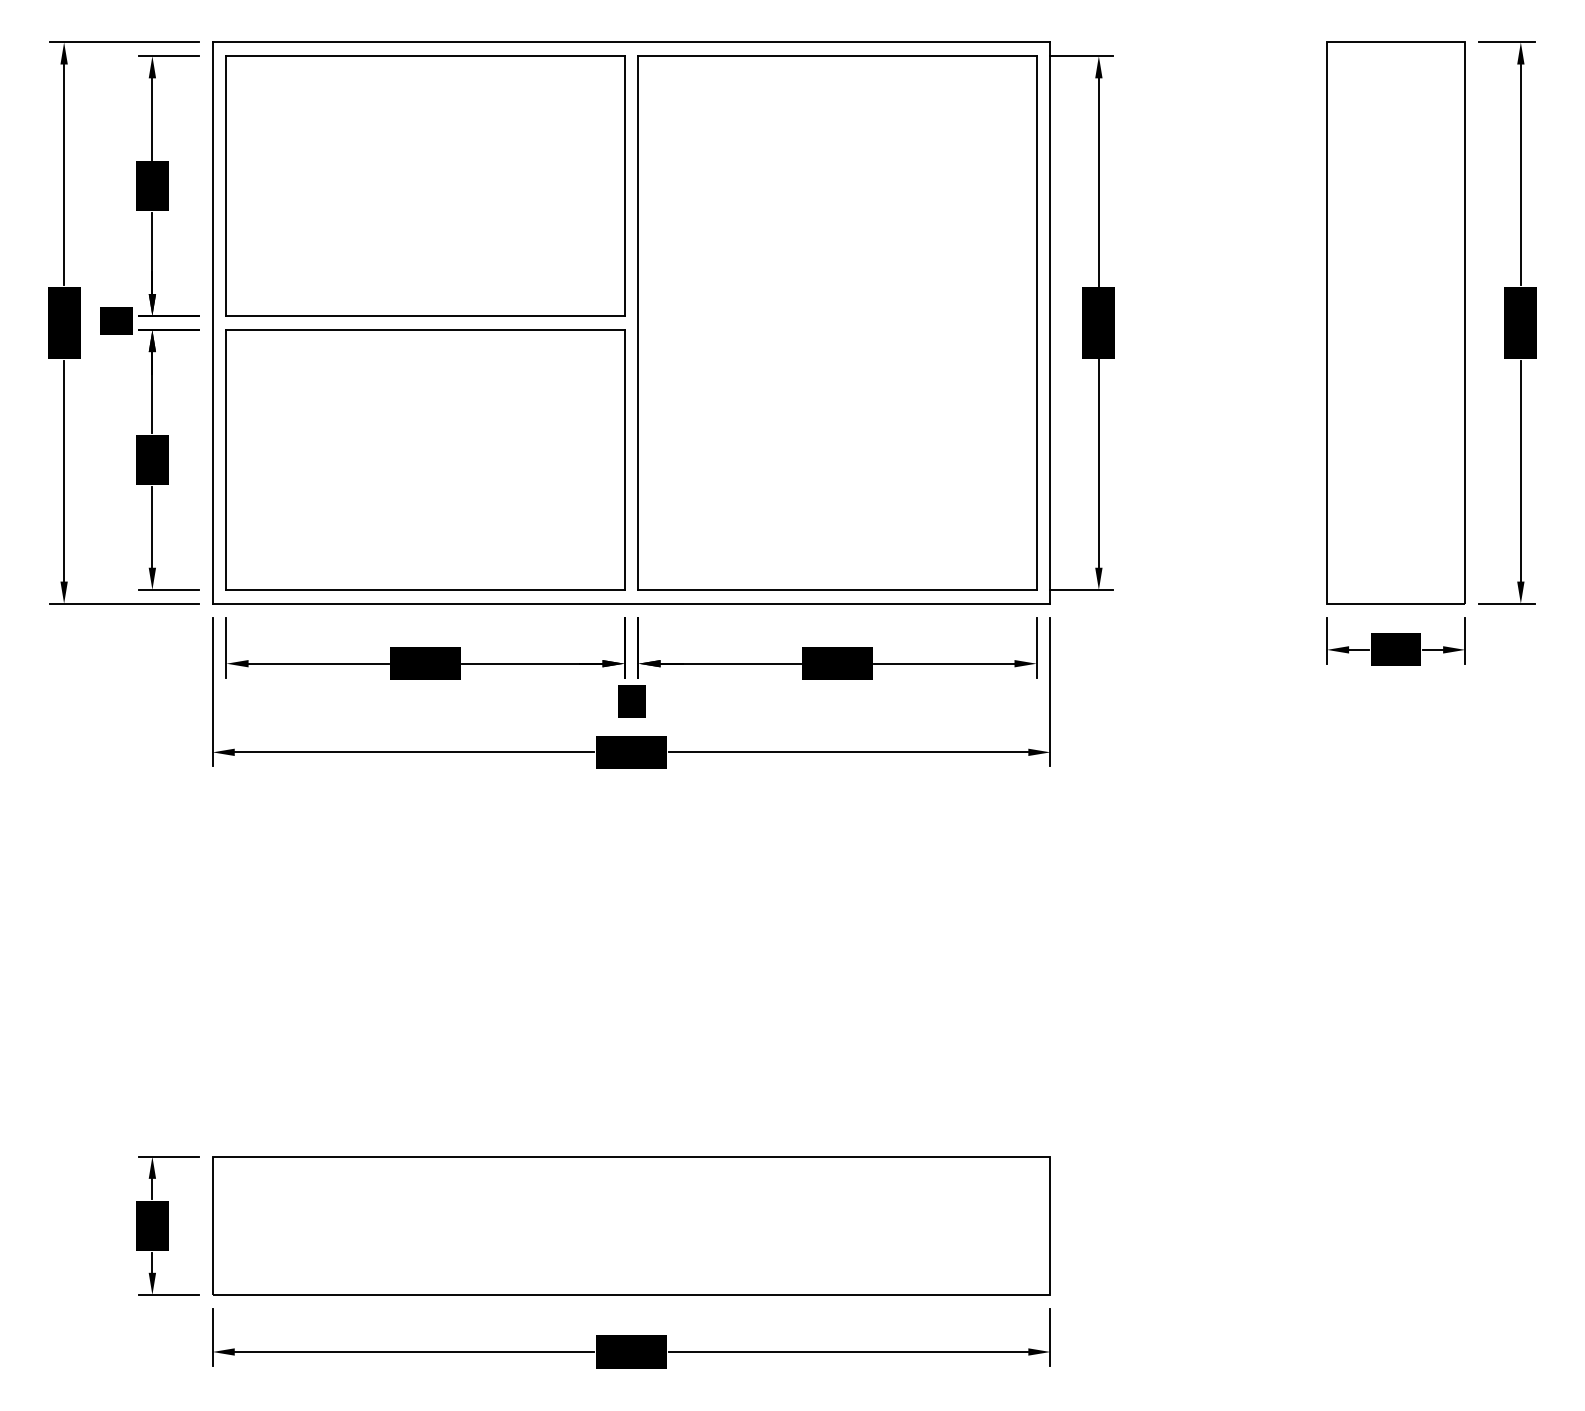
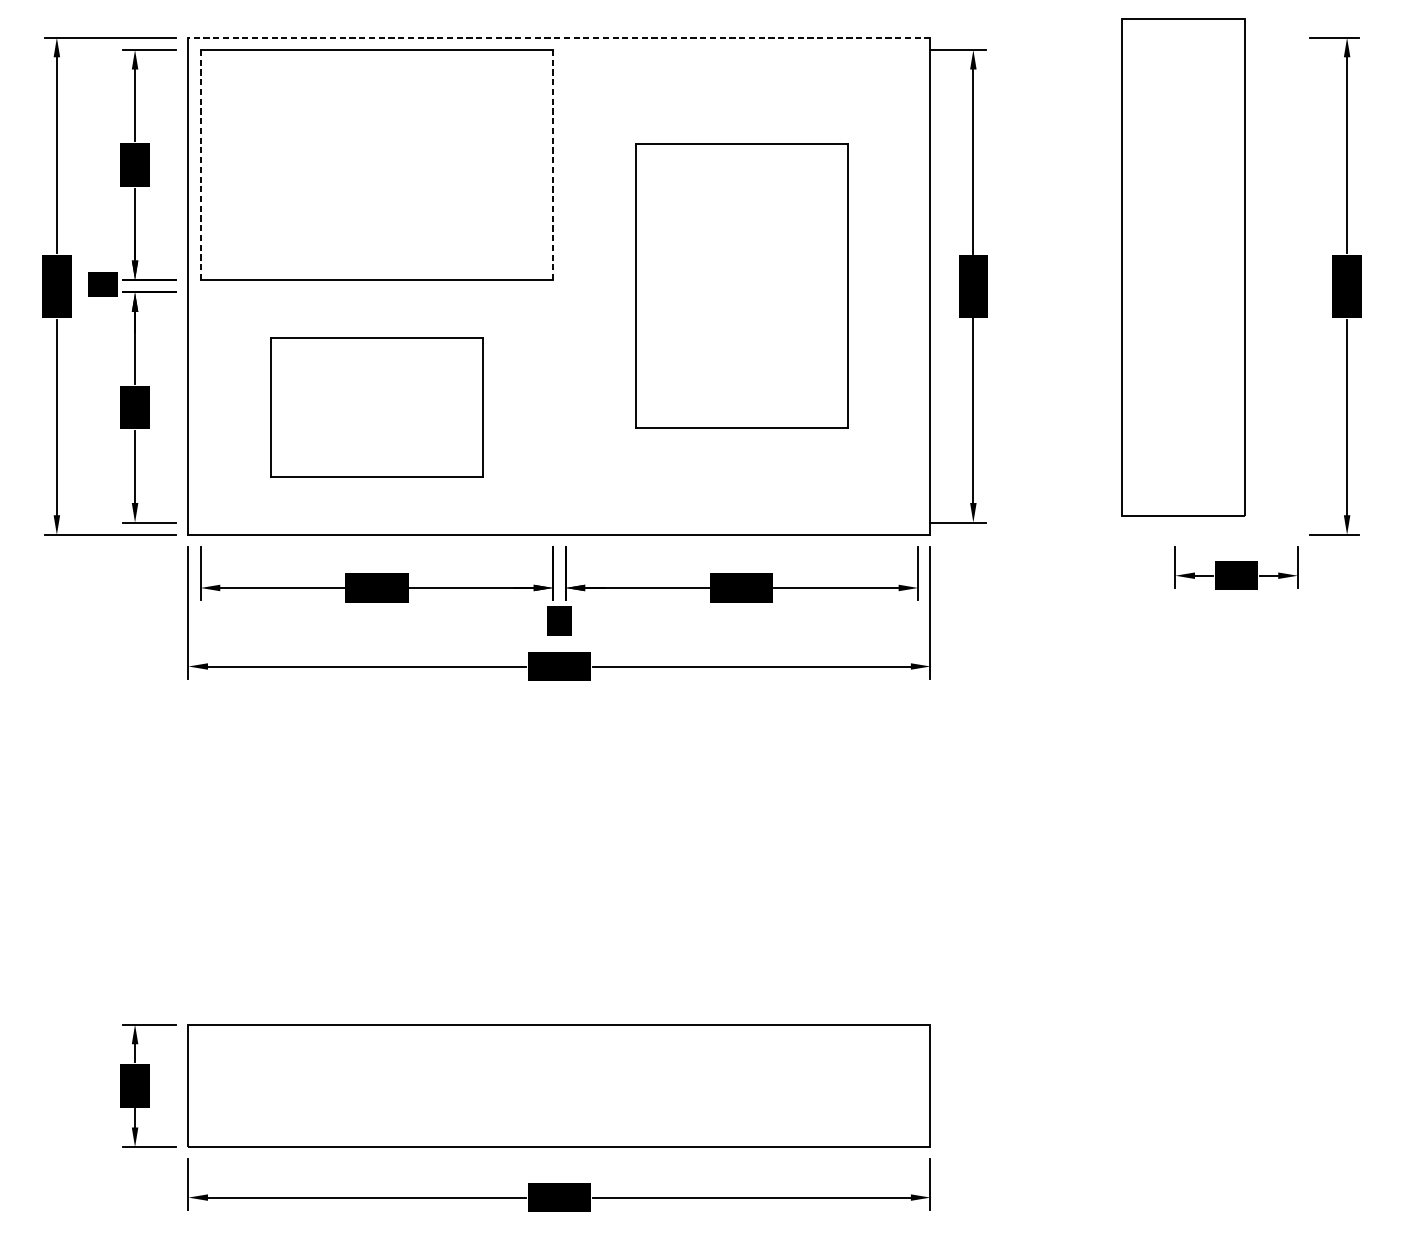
line: (631, 42) -> (559, 37), solid -> dashed
line: (226, 186) -> (200, 165), solid -> dashed
line: (624, 186) -> (553, 165), solid -> dashed
part: (837, 322) -> (741, 285), size x0.6
part: (1395, 322) -> (1182, 267), moved
part: (425, 459) -> (376, 407), size x0.6

